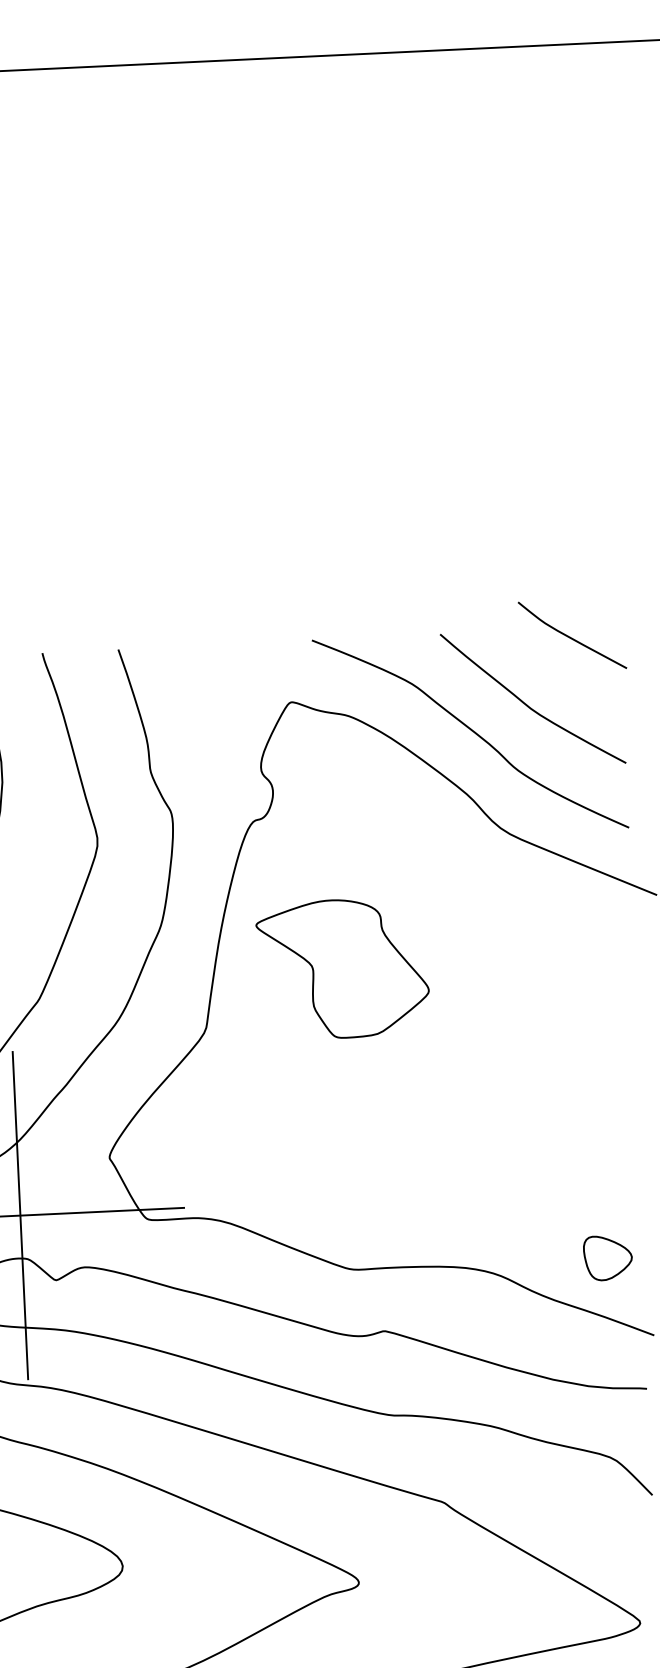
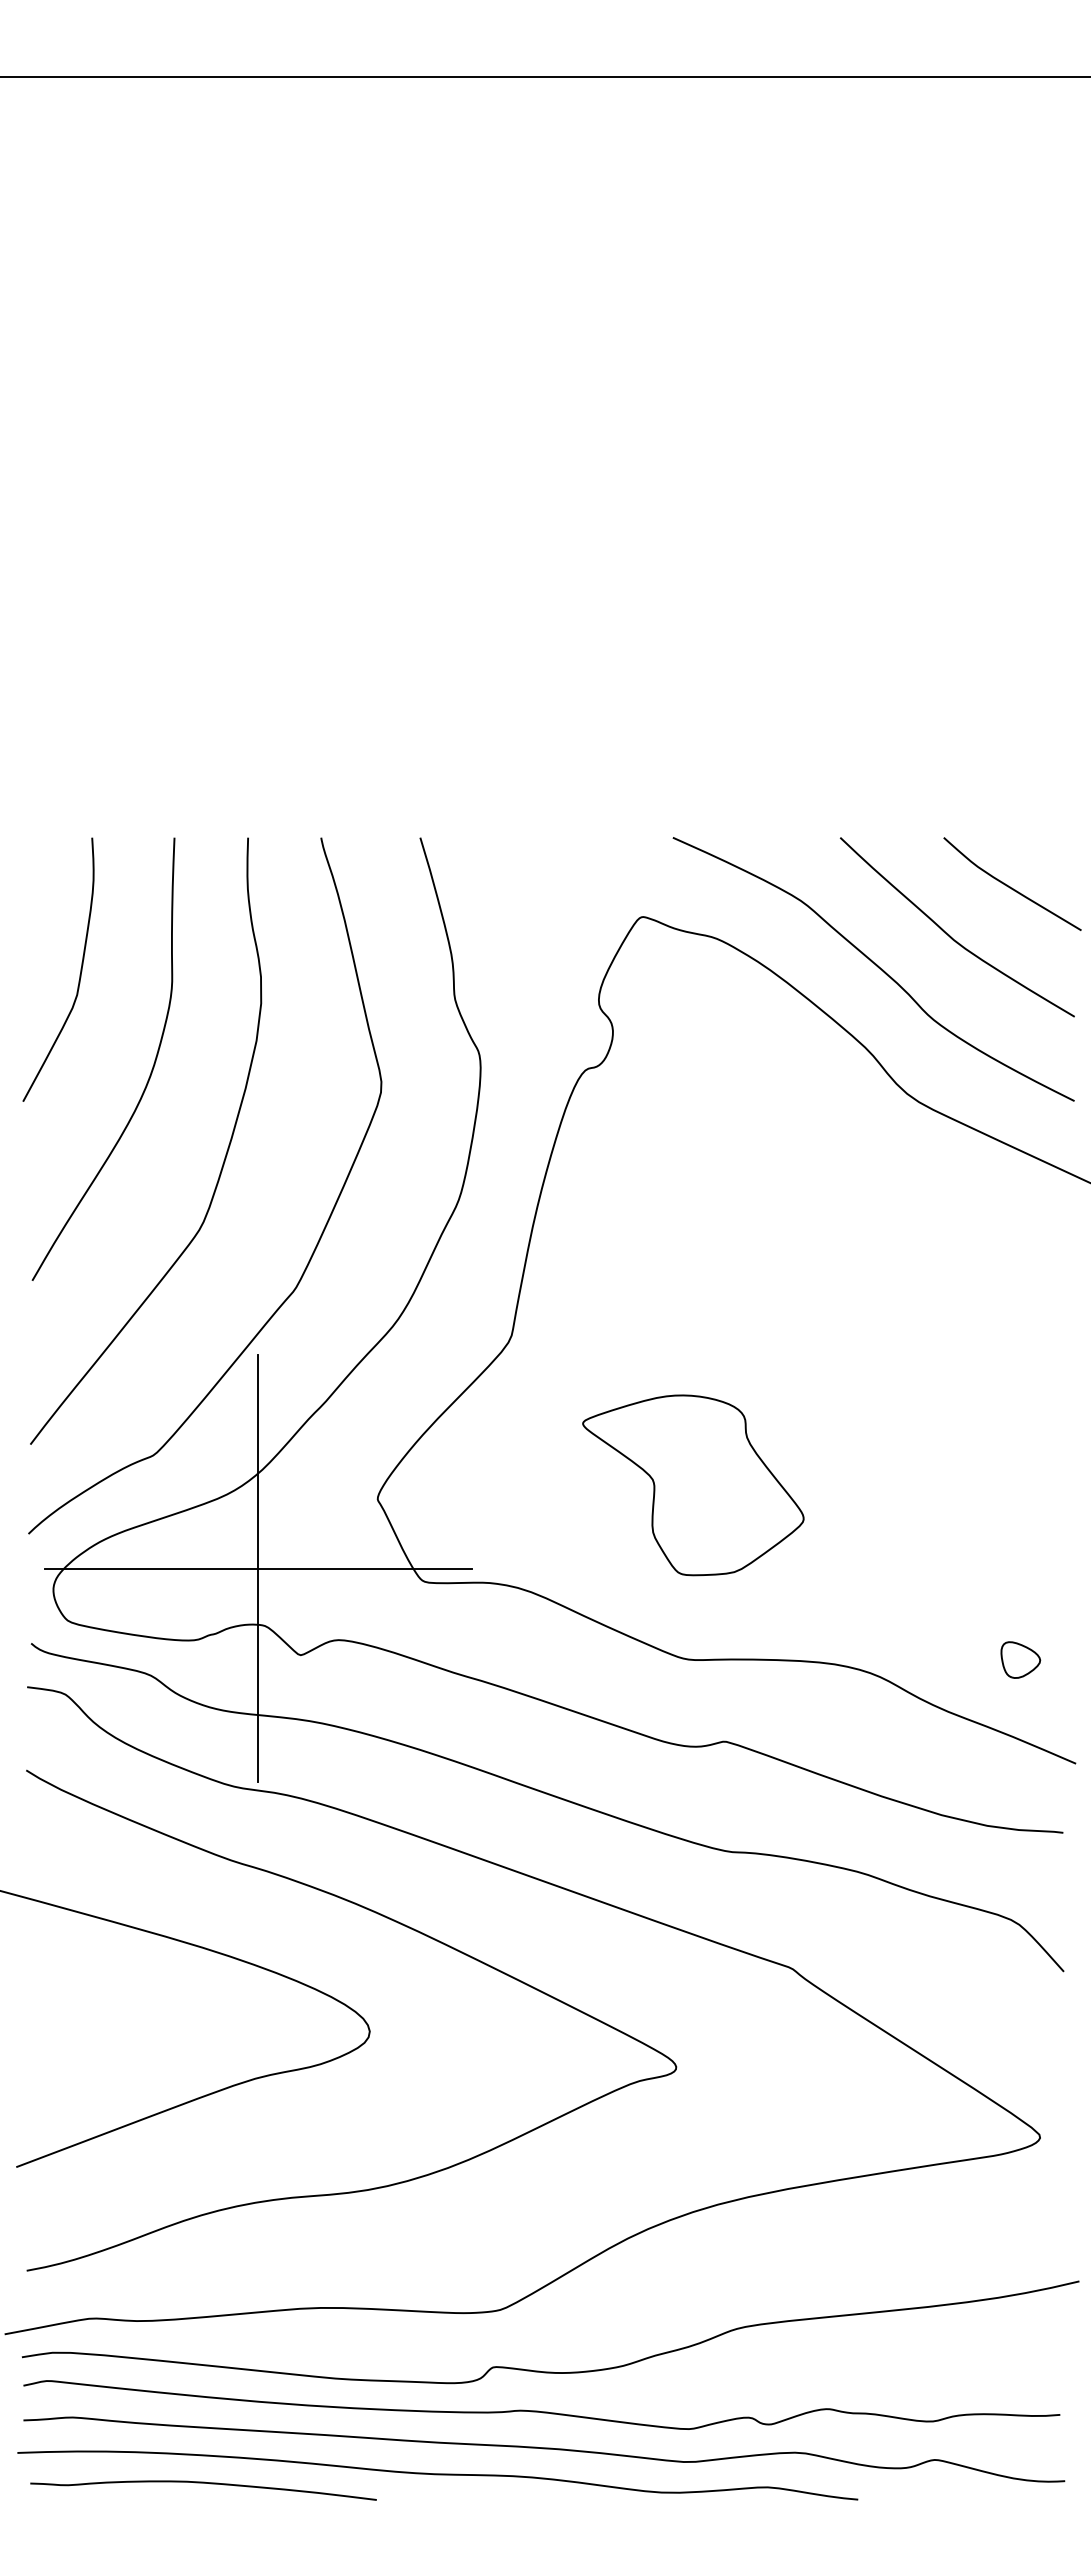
curve: (571, 637) -> (1010, 886), moved
part: (343, 969) -> (693, 1485), moved
part: (607, 1257) -> (1020, 1659), size x0.62

